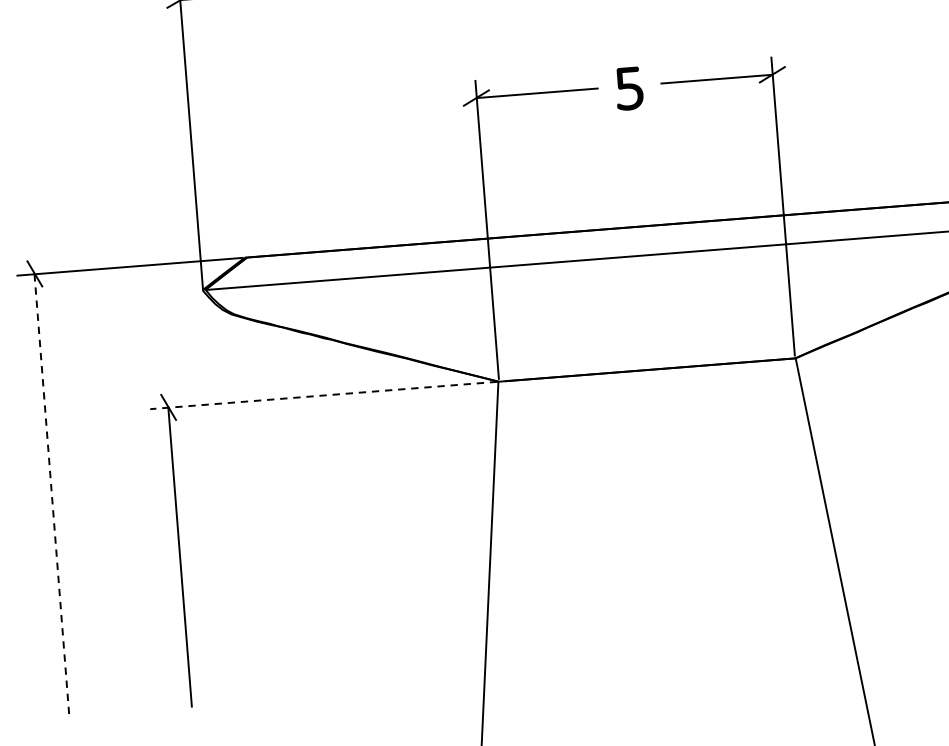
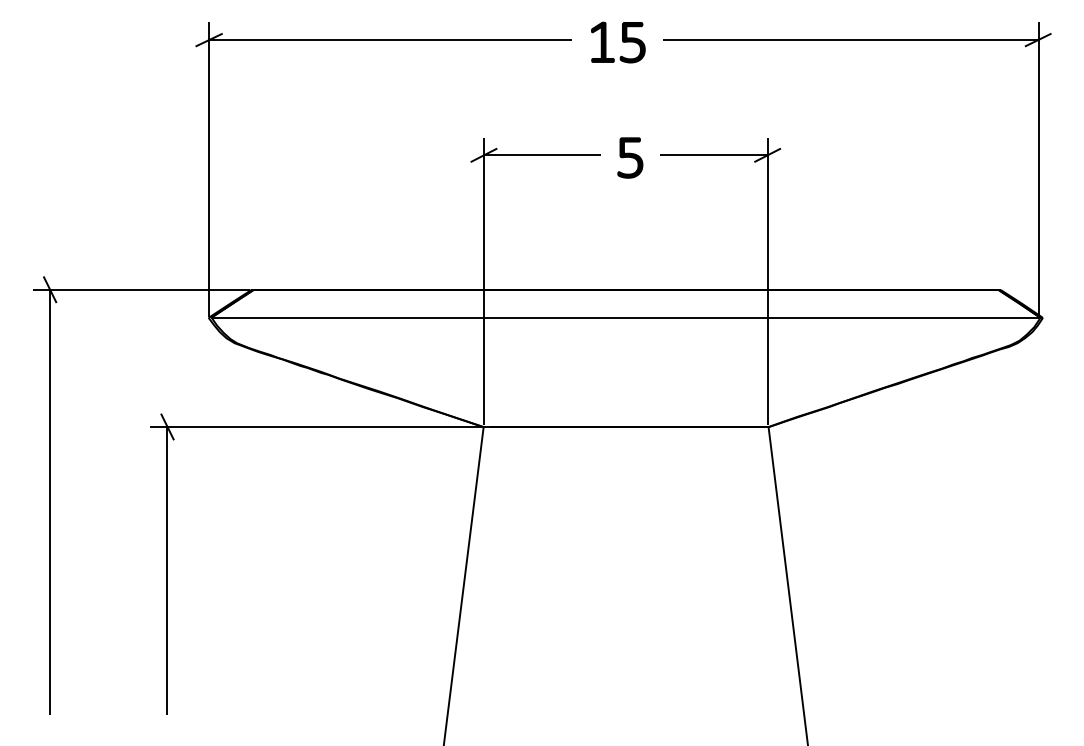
line: (323, 395) -> (315, 427), dashed -> solid
line: (51, 495) -> (49, 502), dashed -> solid

